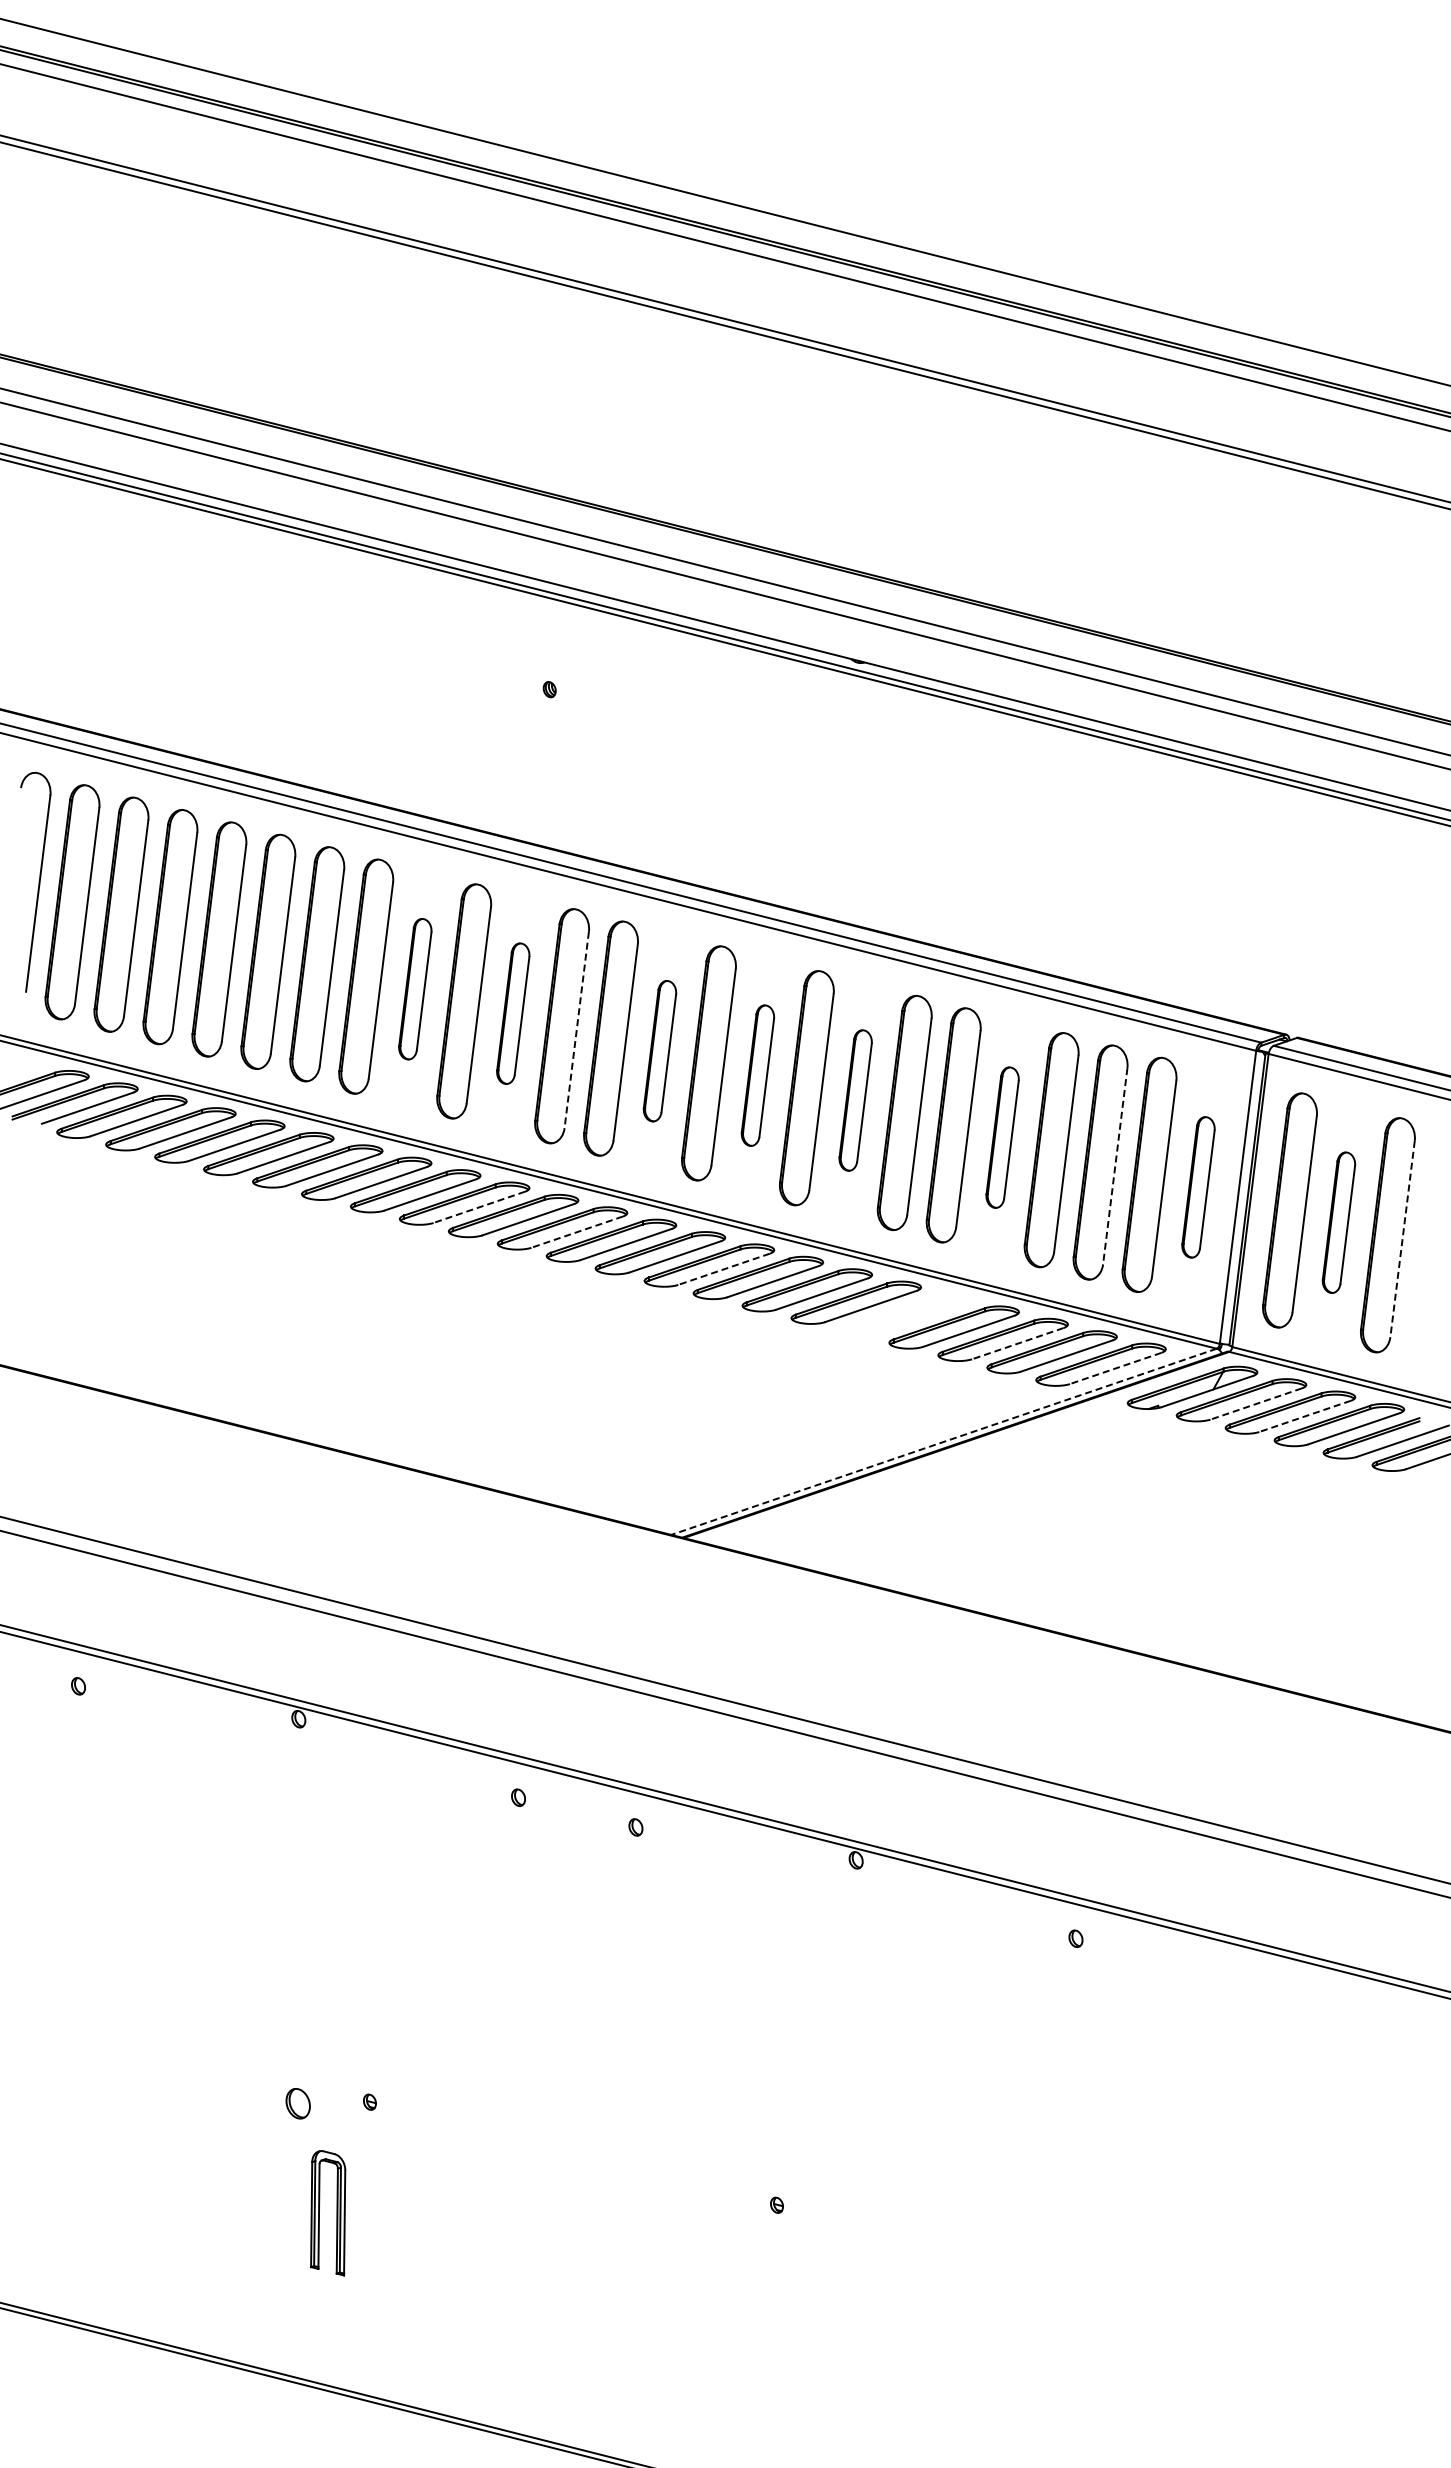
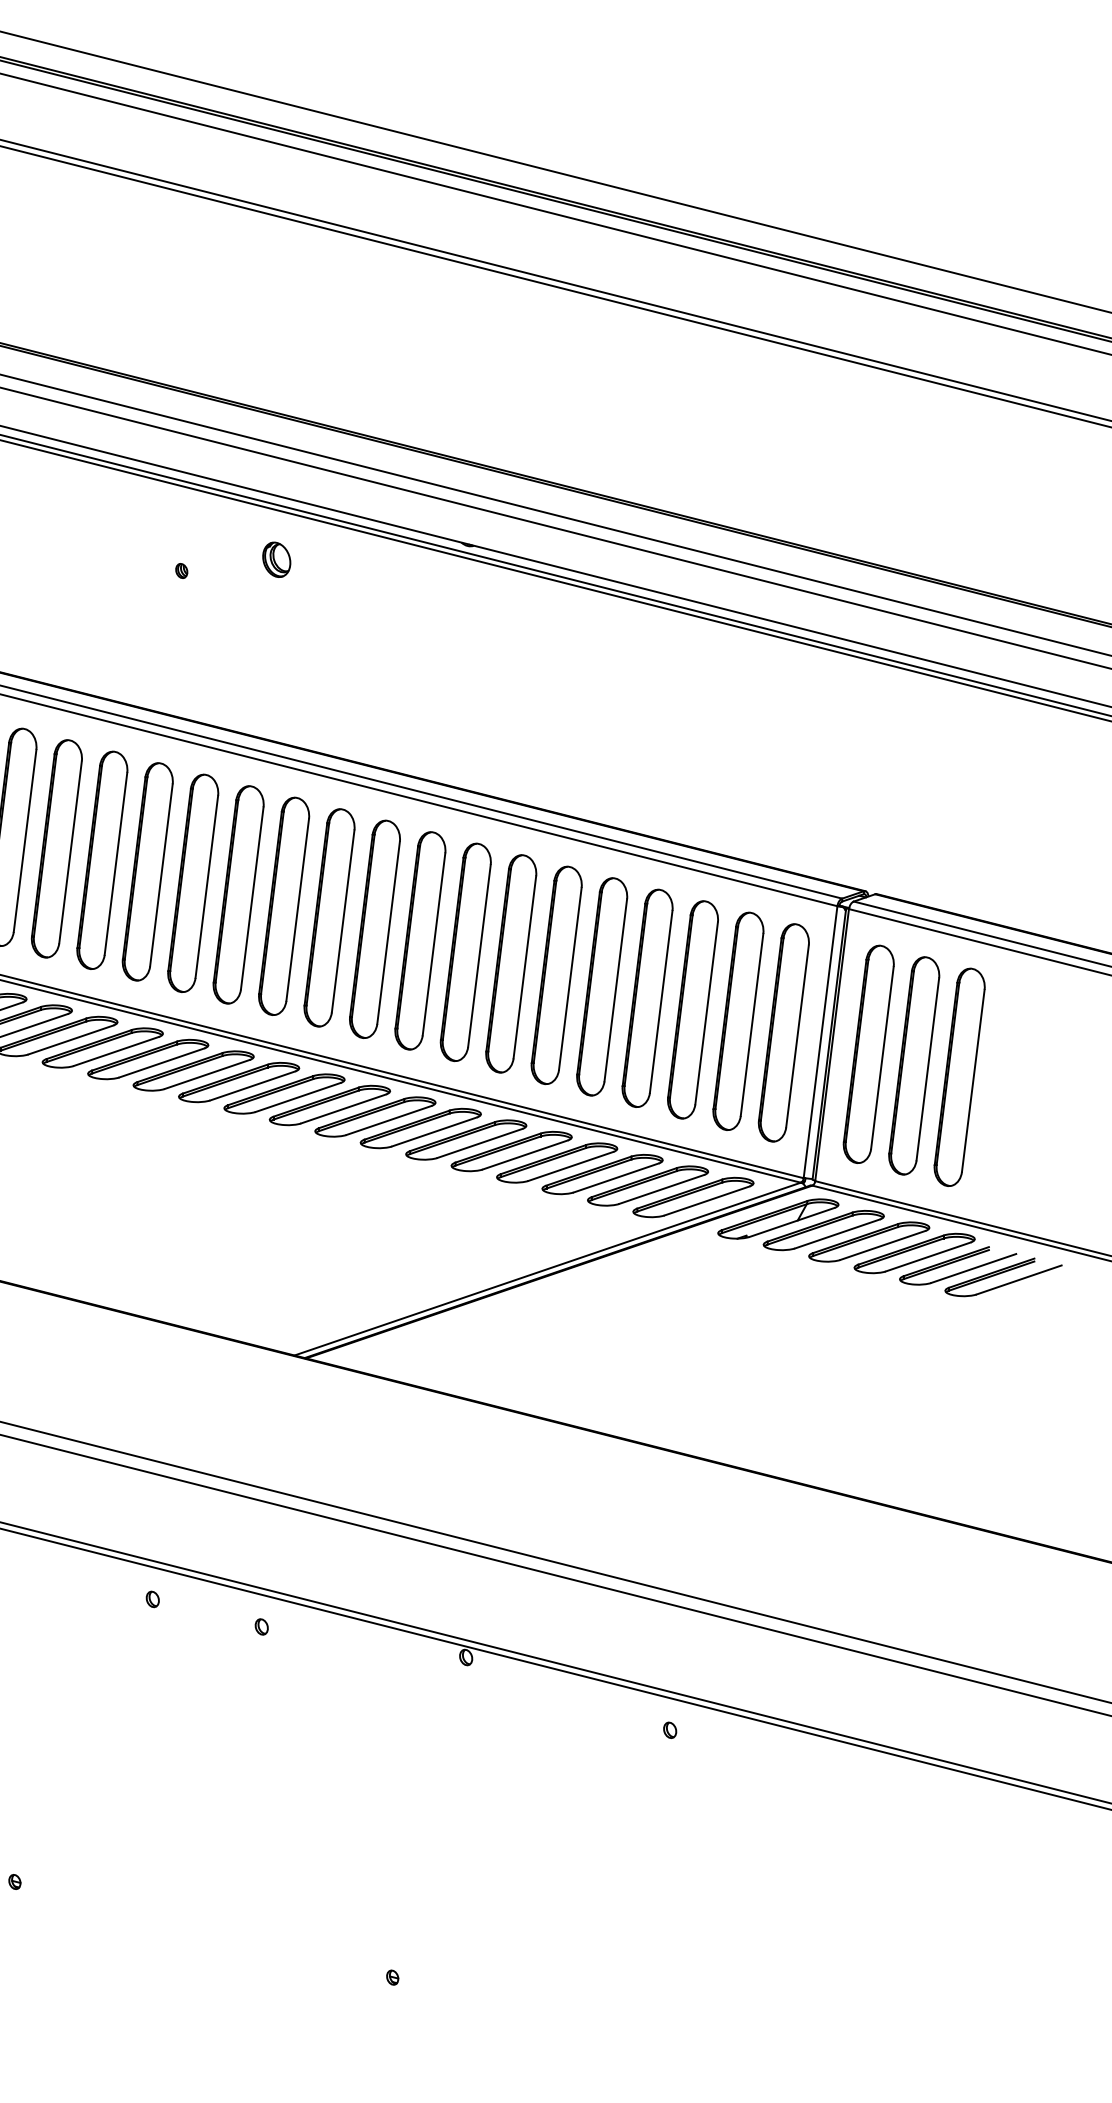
part: (651, 677) -> (276, 559), added
part: (415, 989) -> (57, 849), size x1.67
part: (513, 1013) -> (148, 871), size x1.67
line: (576, 1029) -> (206, 886), dashed -> solid
part: (659, 1051) -> (283, 906), size x1.67
part: (757, 1075) -> (374, 929), size x1.67
part: (855, 1100) -> (465, 952), size x1.67
part: (1002, 1137) -> (601, 986), size x1.67
line: (1115, 1166) -> (706, 1013), dashed -> solid
part: (1198, 1187) -> (783, 1033), size x1.67
line: (478, 1207) -> (115, 1051), dashed -> solid
part: (1338, 1222) -> (913, 1065), size x1.67
line: (576, 1232) -> (206, 1074), dashed -> solid
line: (1402, 1239) -> (973, 1081), dashed -> solid
line: (723, 1269) -> (343, 1109), dashed -> solid
part: (904, 1315) -> (511, 1151), added
line: (1017, 1343) -> (615, 1177), dashed -> solid
line: (1115, 1368) -> (706, 1201), dashed -> solid
line: (1255, 1404) -> (836, 1234), dashed -> solid
line: (1304, 1416) -> (882, 1245), dashed -> solid
line: (943, 1441) -> (547, 1268), dashed -> solid

